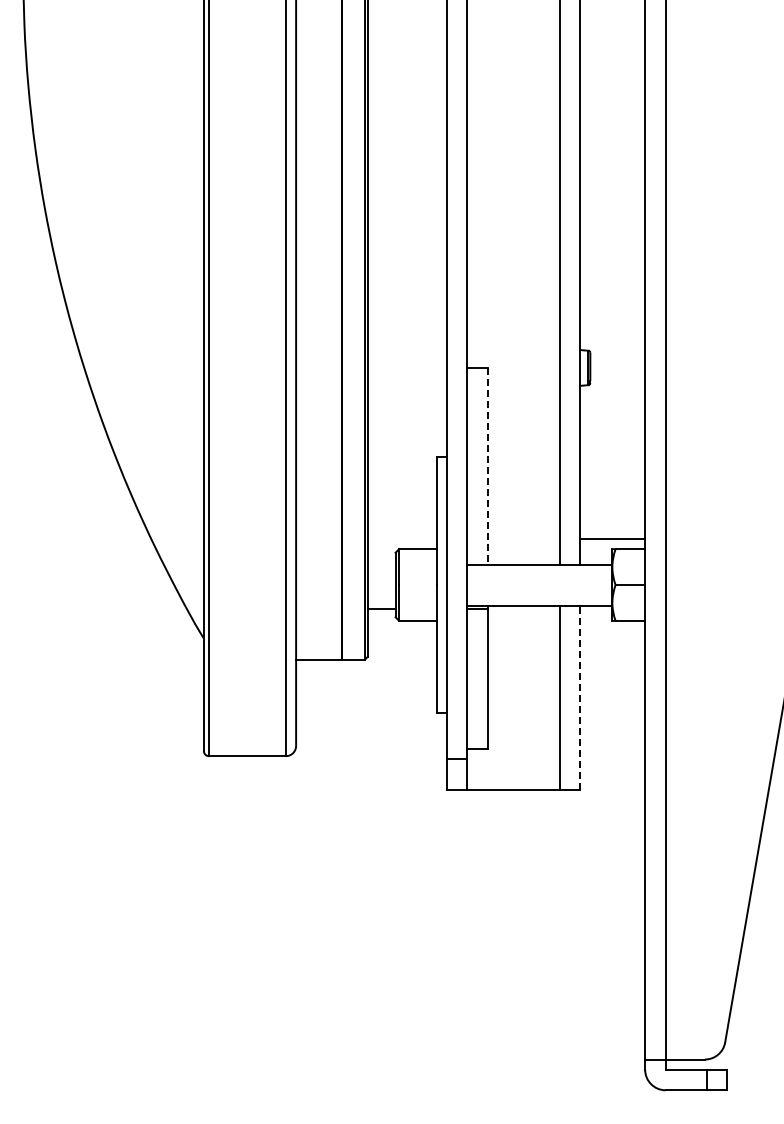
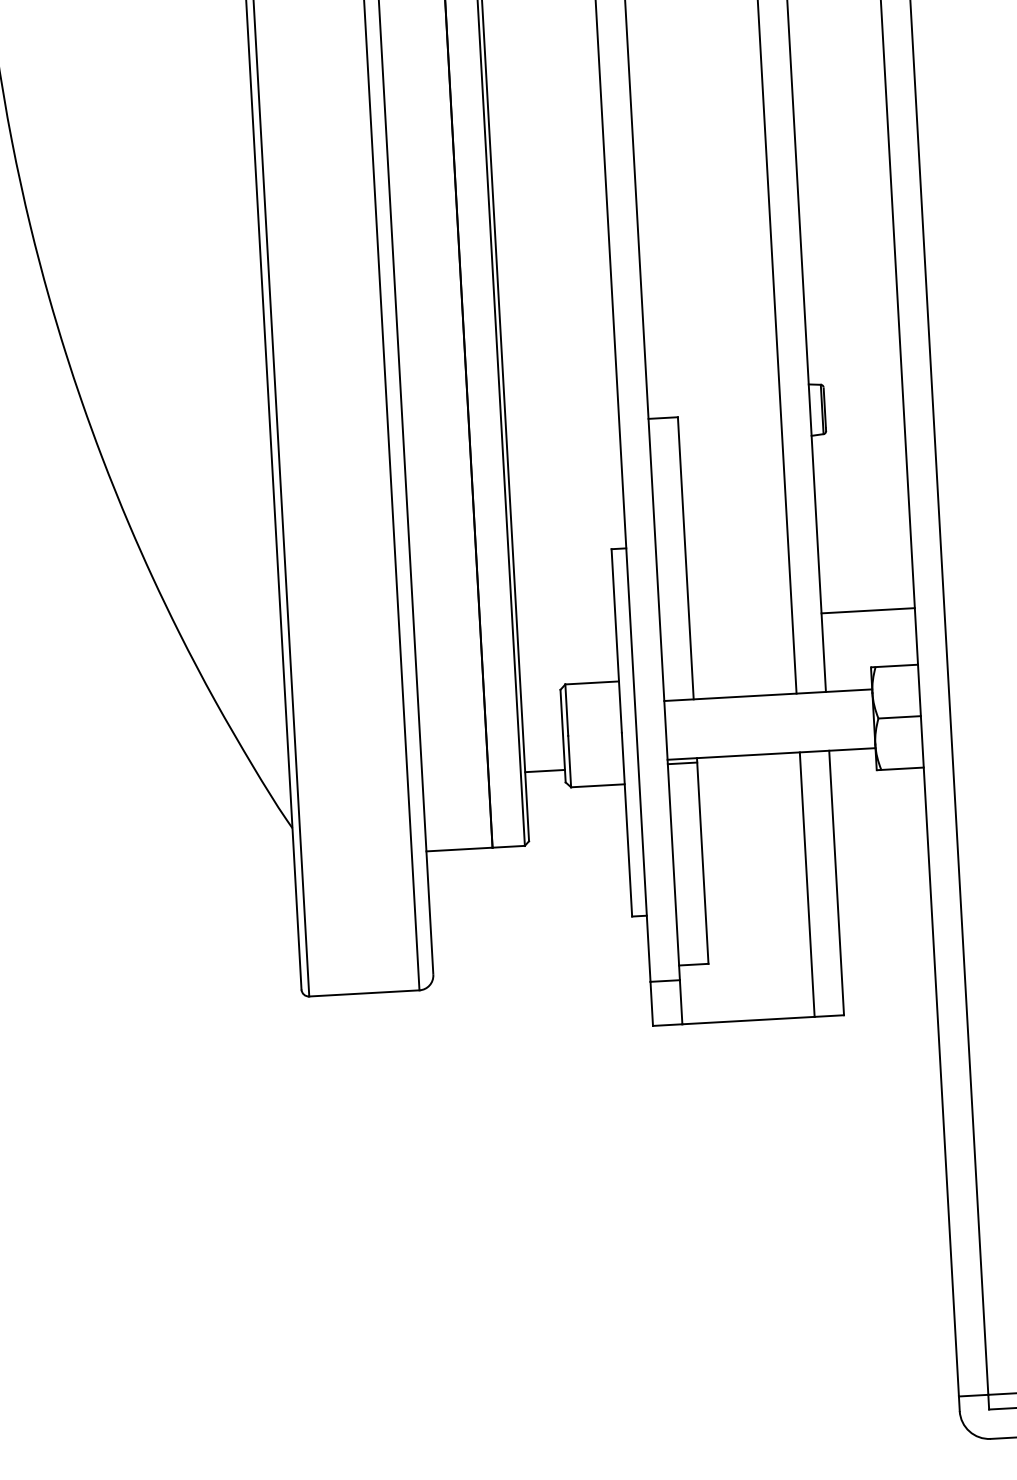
line: (487, 466) -> (685, 558), dashed -> solid
line: (612, 538) -> (868, 610), moved
line: (580, 697) -> (837, 882), dashed -> solid

